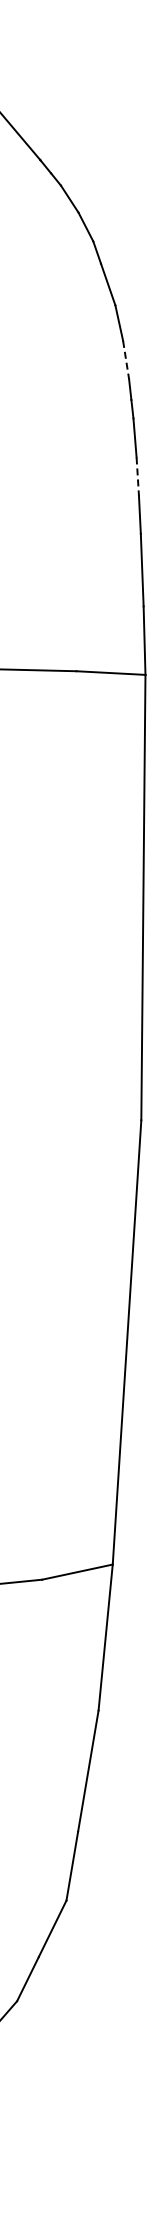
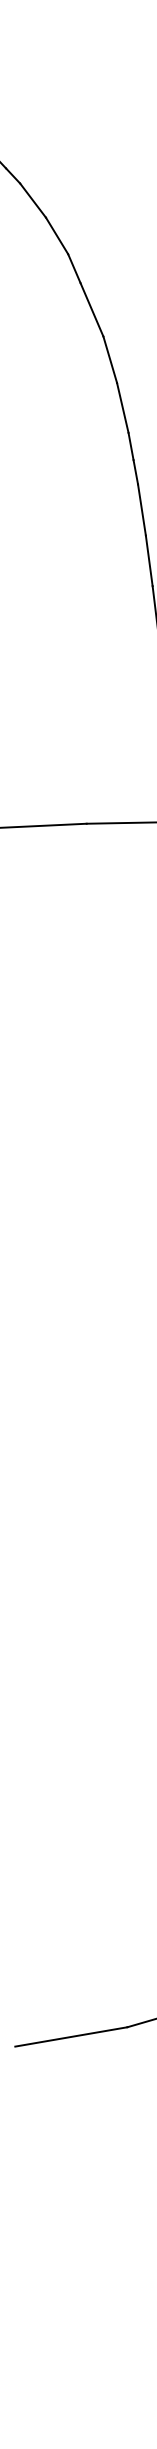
line: (126, 360) -> (123, 408), dashed -> solid
line: (137, 477) -> (148, 561), dashed -> solid

